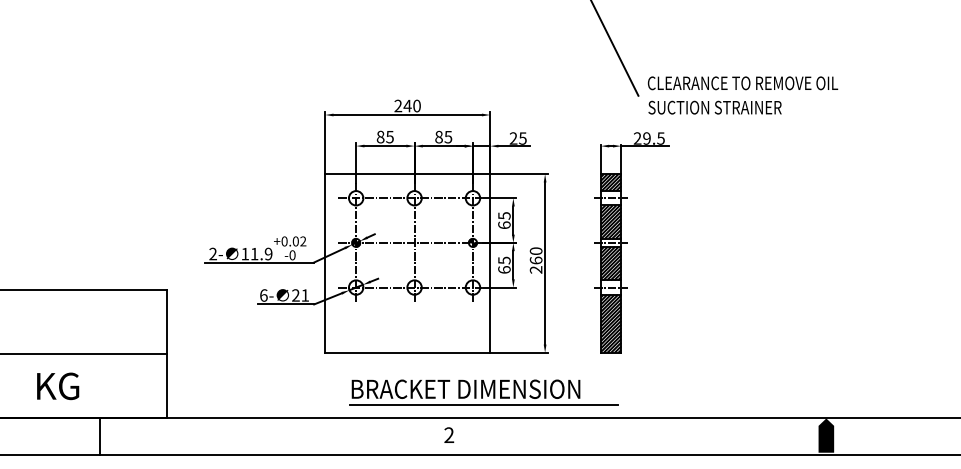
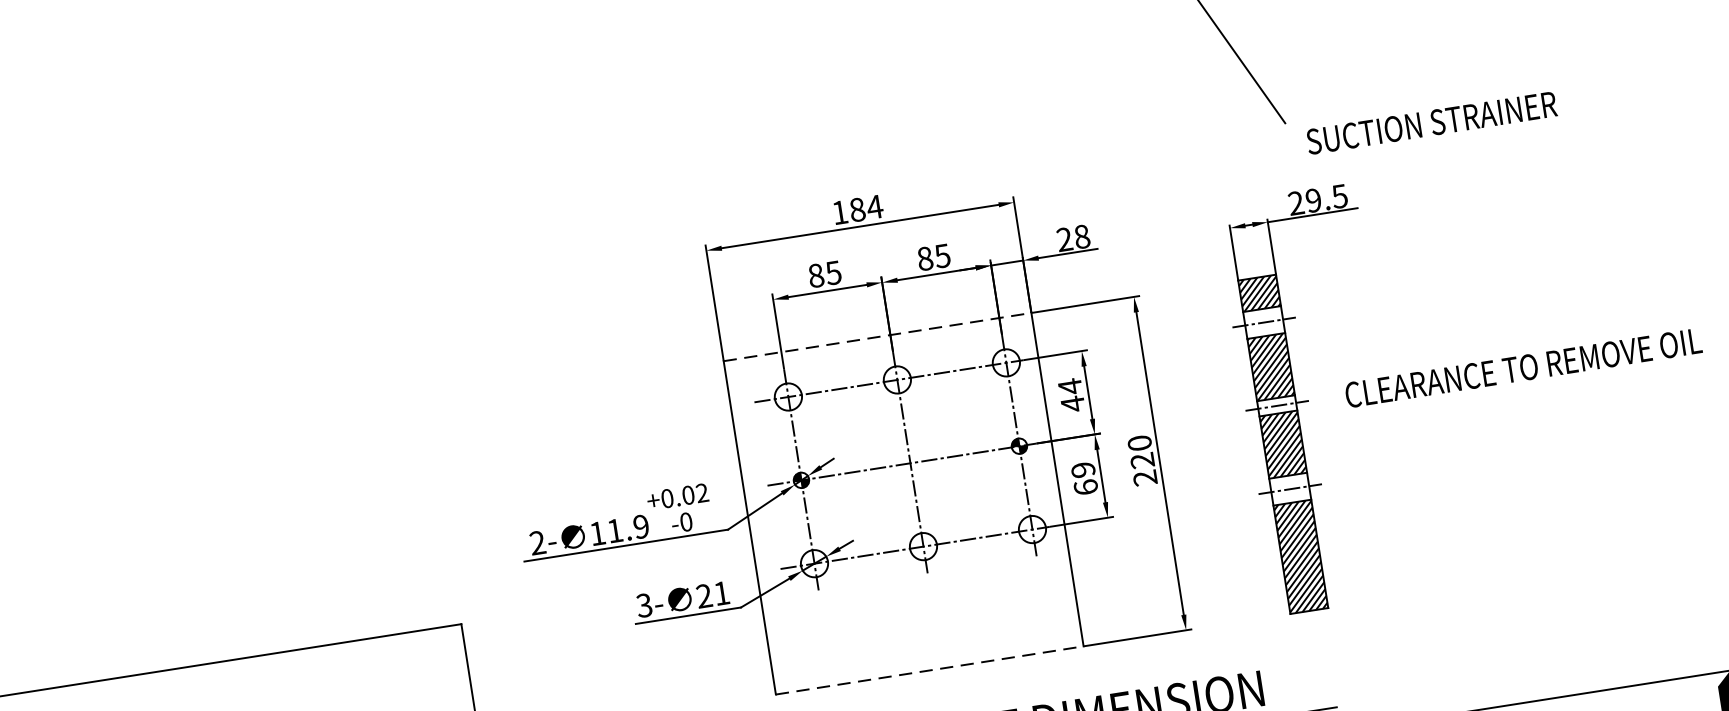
text: (742, 83) -> (1522, 368), moved
text: (407, 105) -> (857, 208), 240 -> 184
text: (522, 138) -> (1081, 236), 25 -> 28
line: (408, 174) -> (879, 337), solid -> dashed
text: (504, 220) -> (1071, 395), 65 -> 44
text: (504, 260) -> (1083, 469), 65 -> 69
text: (535, 260) -> (1141, 460), 260 -> 220
text: (263, 295) -> (643, 605), 6- -> 3-
line: (408, 352) -> (931, 669), solid -> dashed

